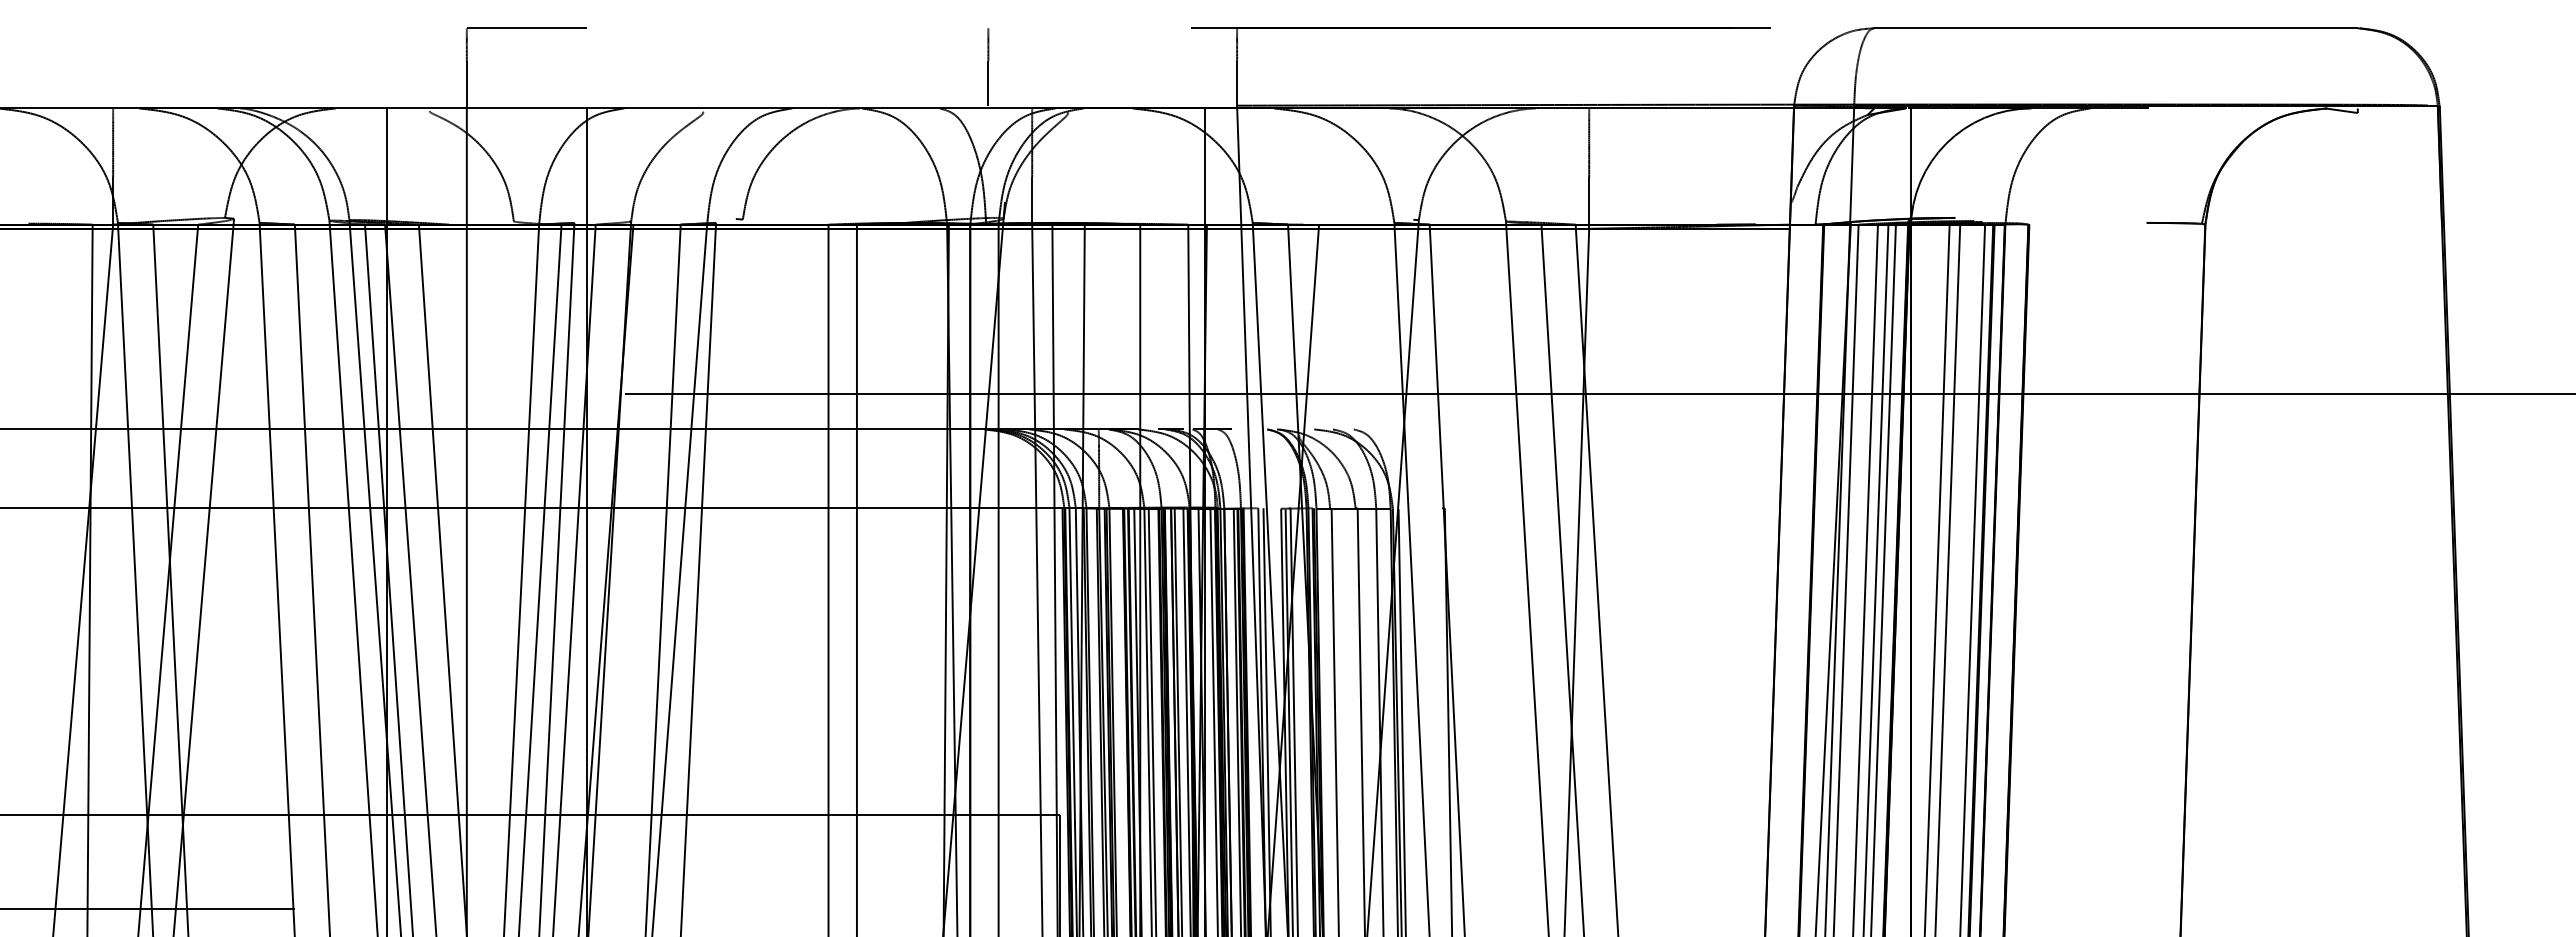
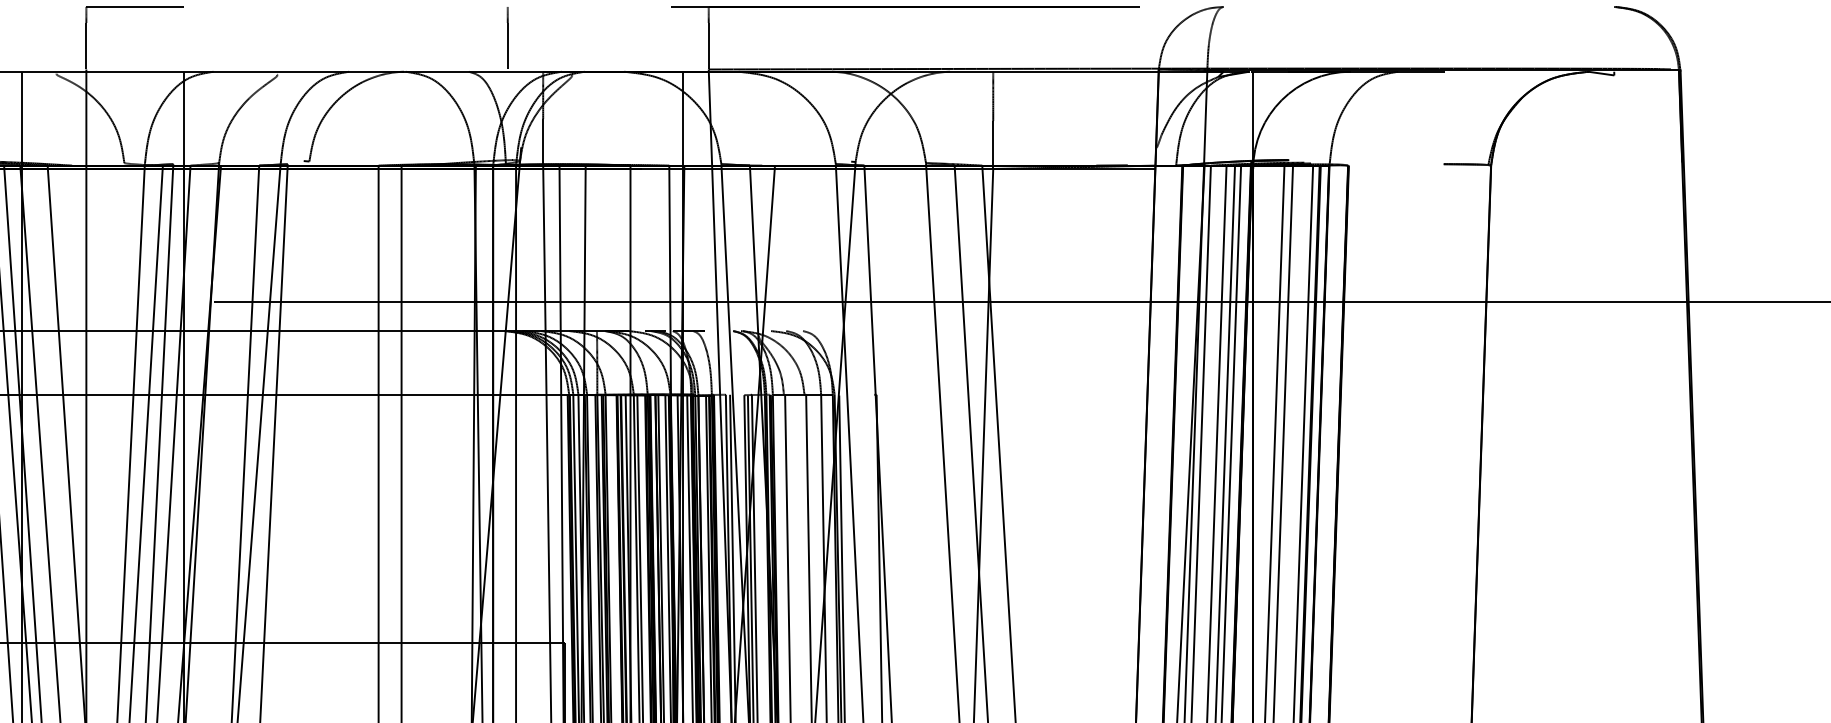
line: (2115, 28) -> (1418, 7), removed

